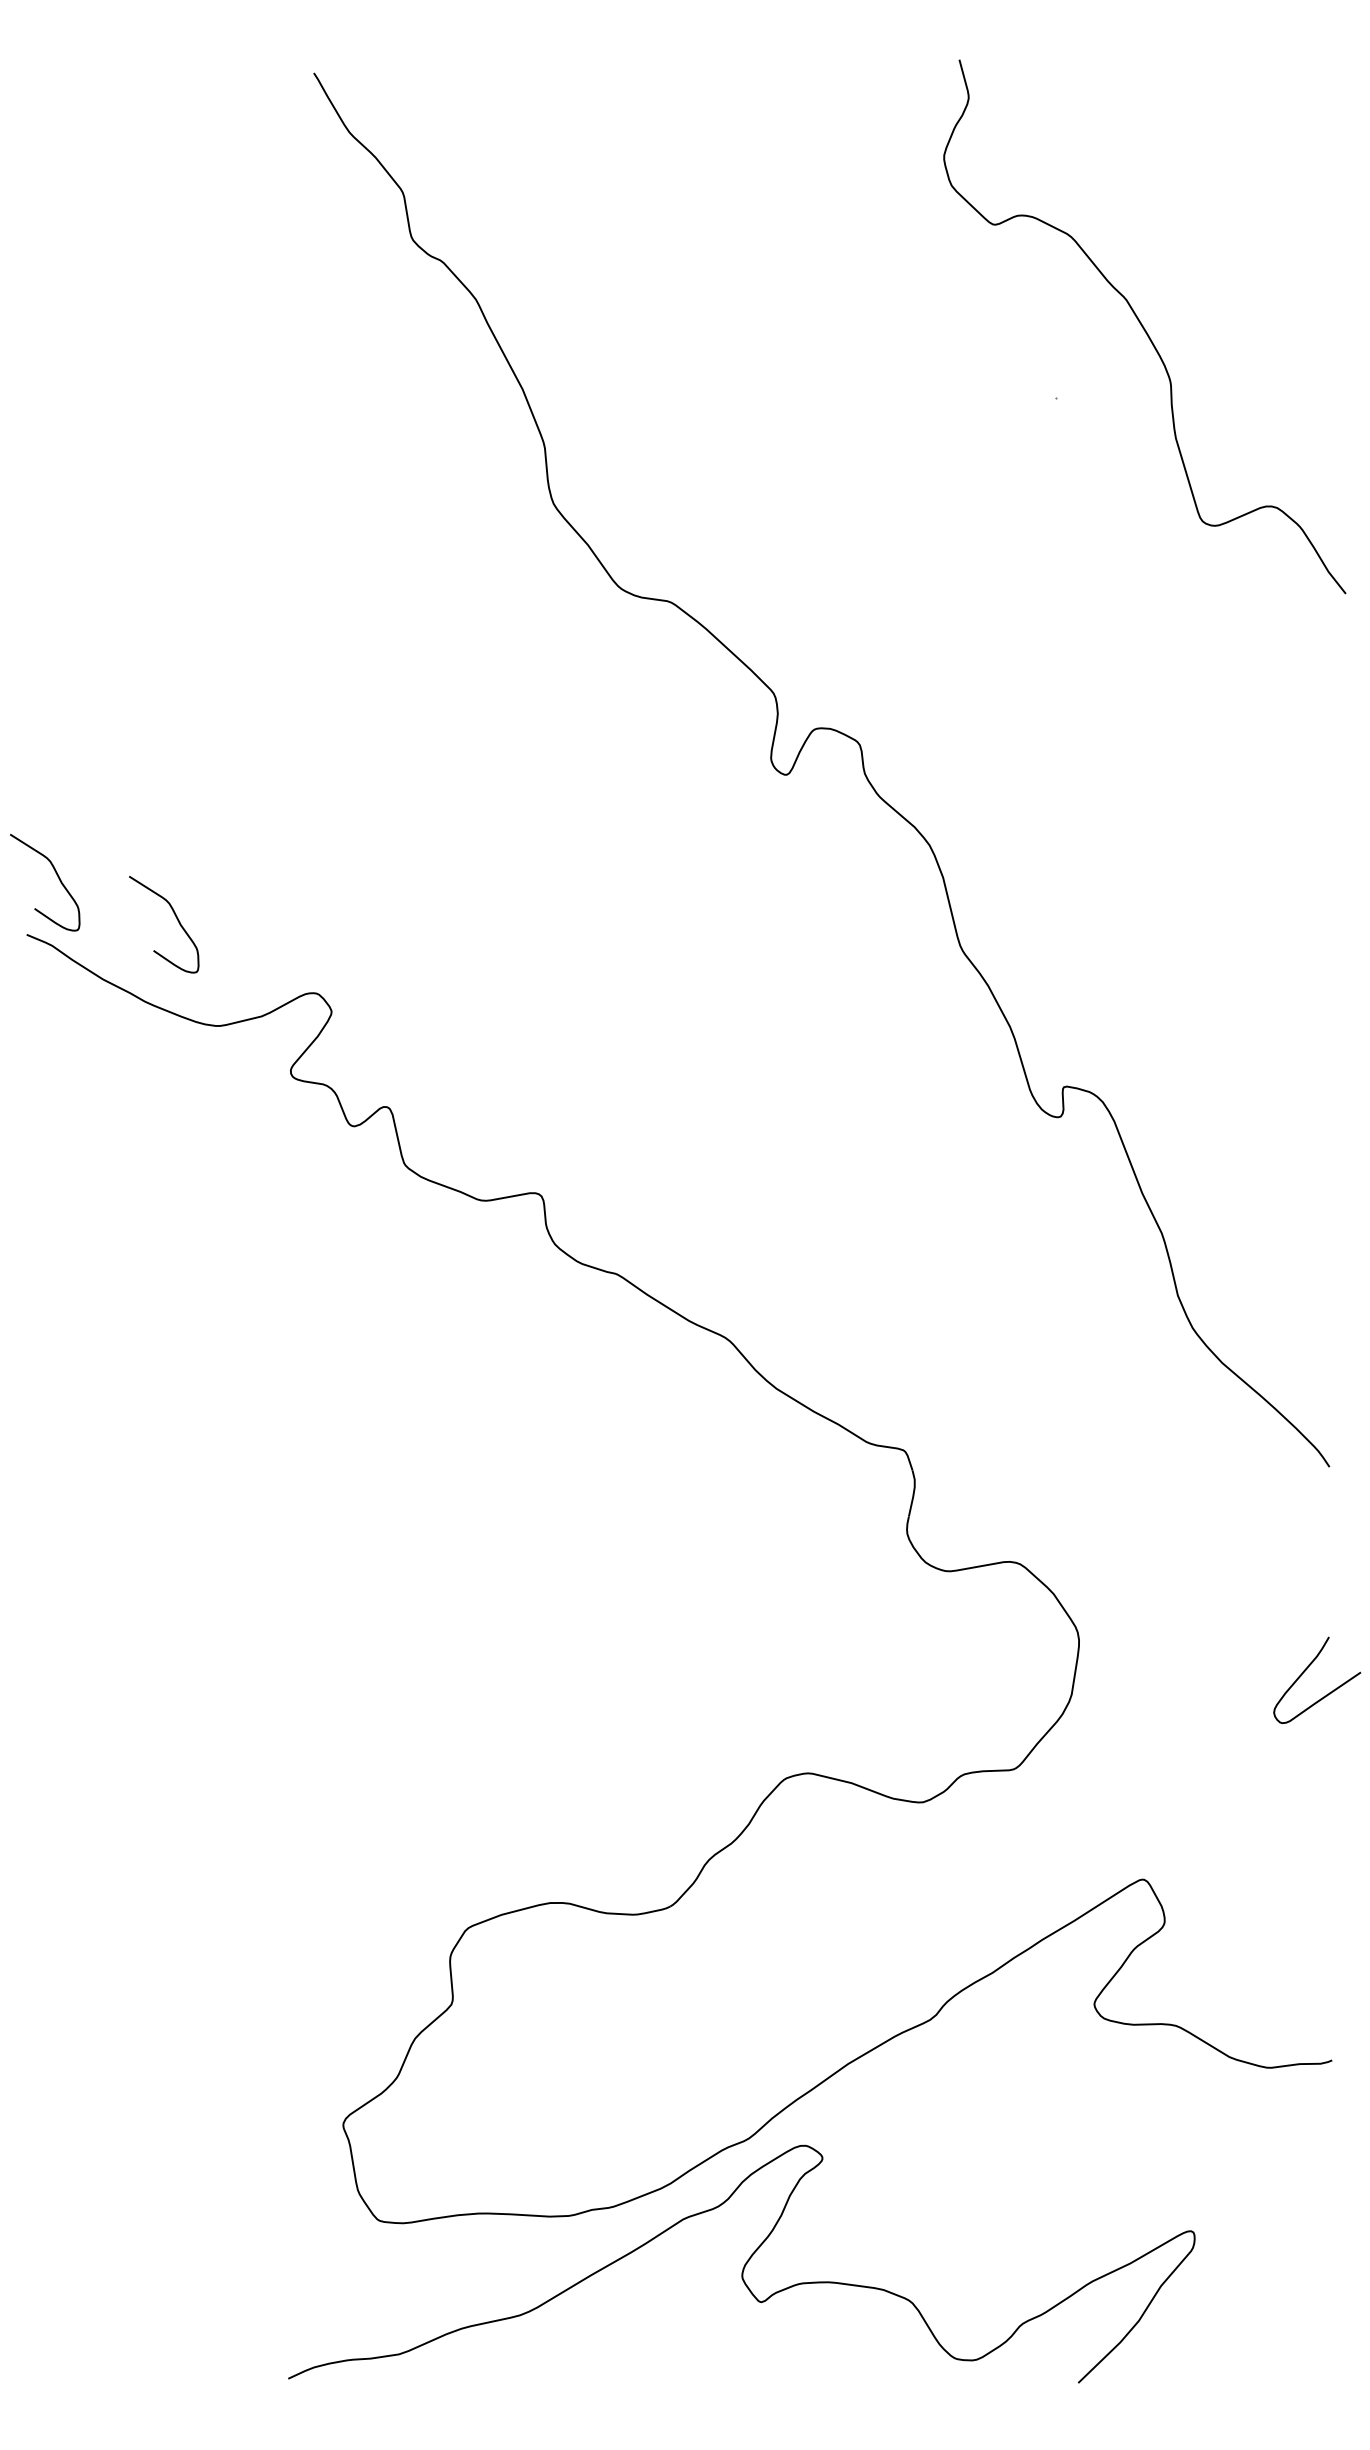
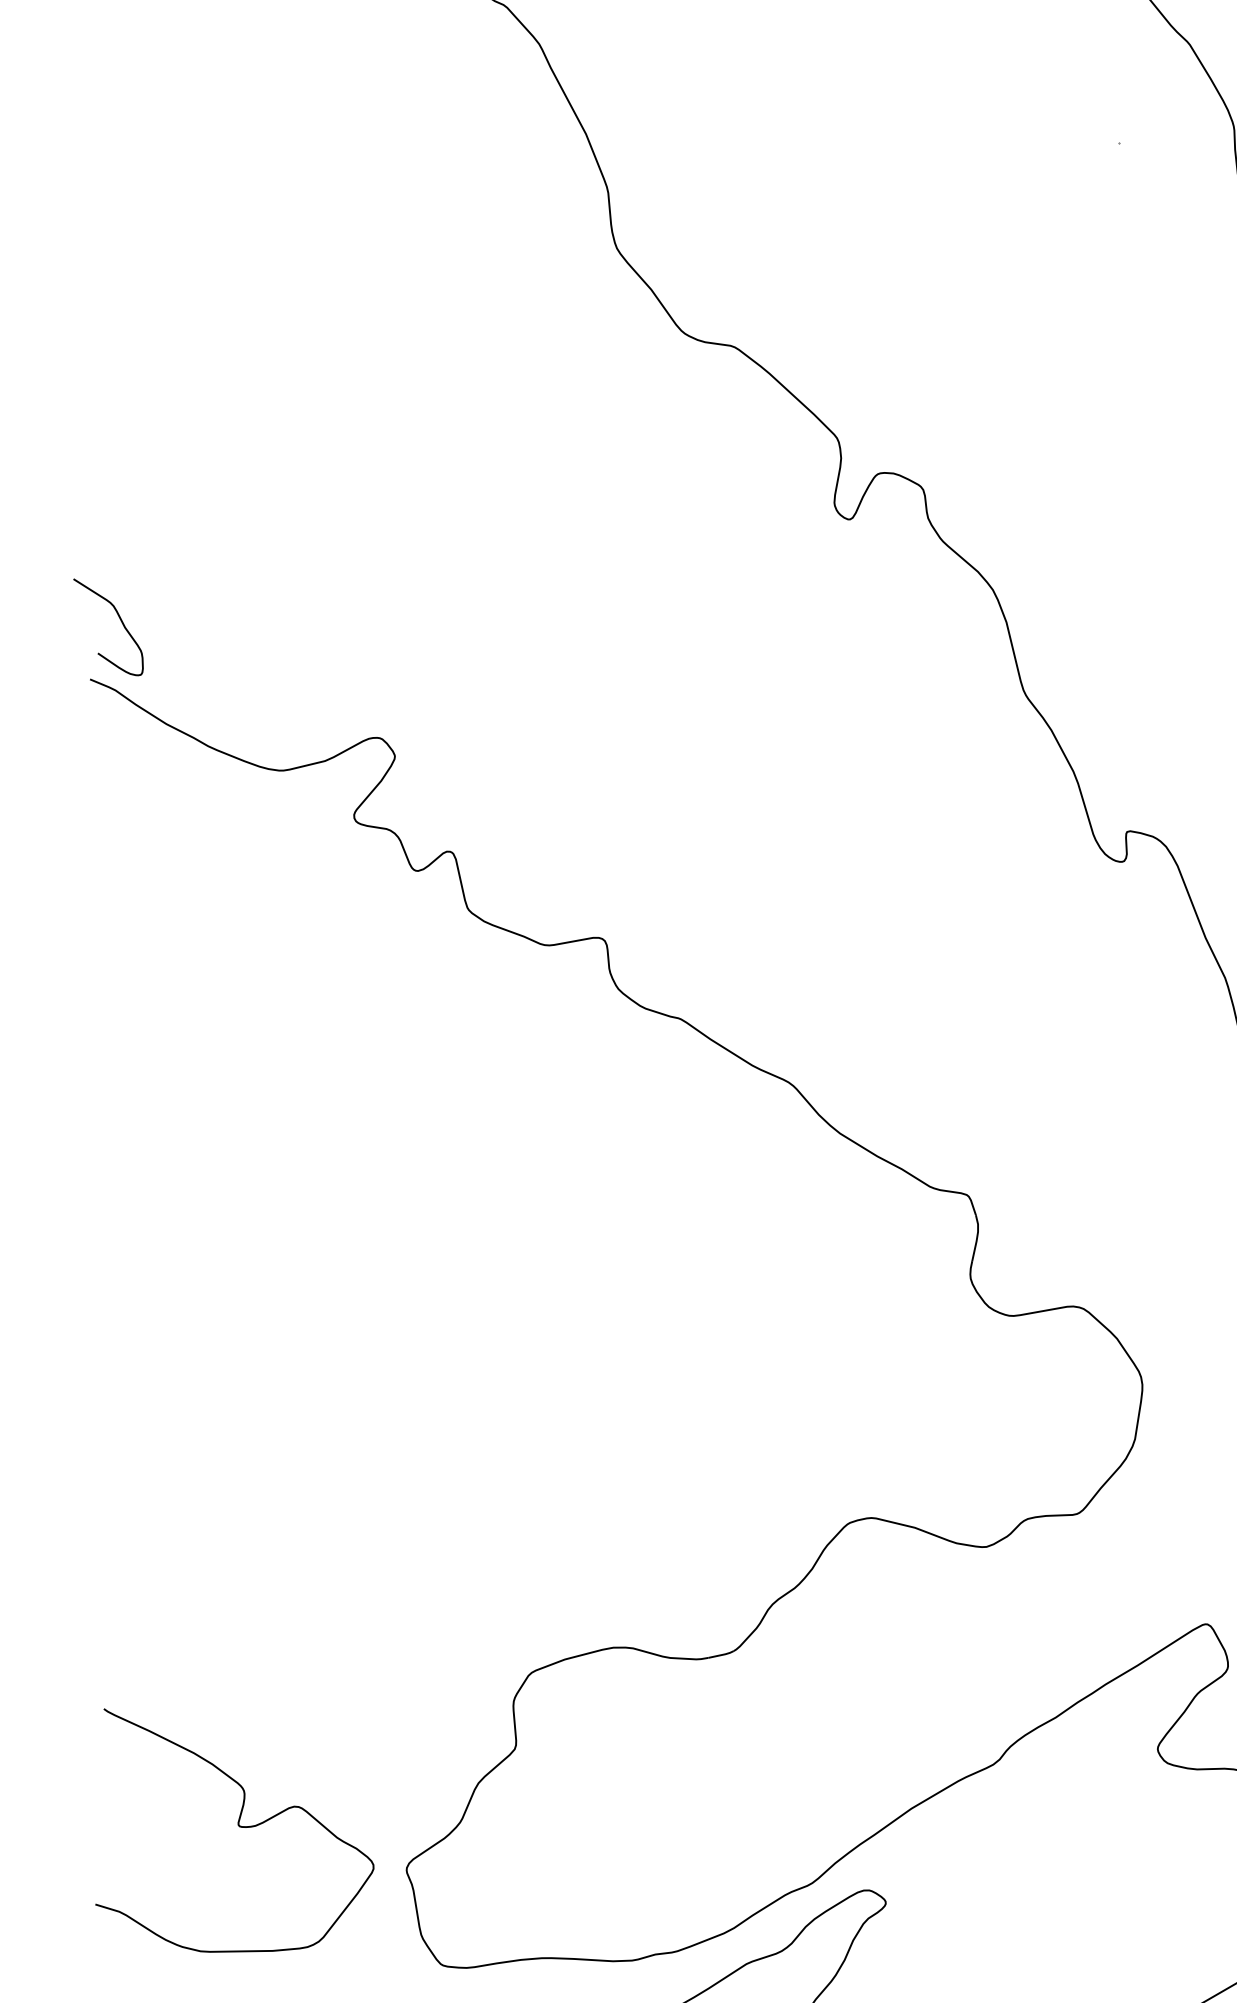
curve: (176, 919) -> (239, 664), removed
curve: (175, 2082) -> (238, 1827), added

